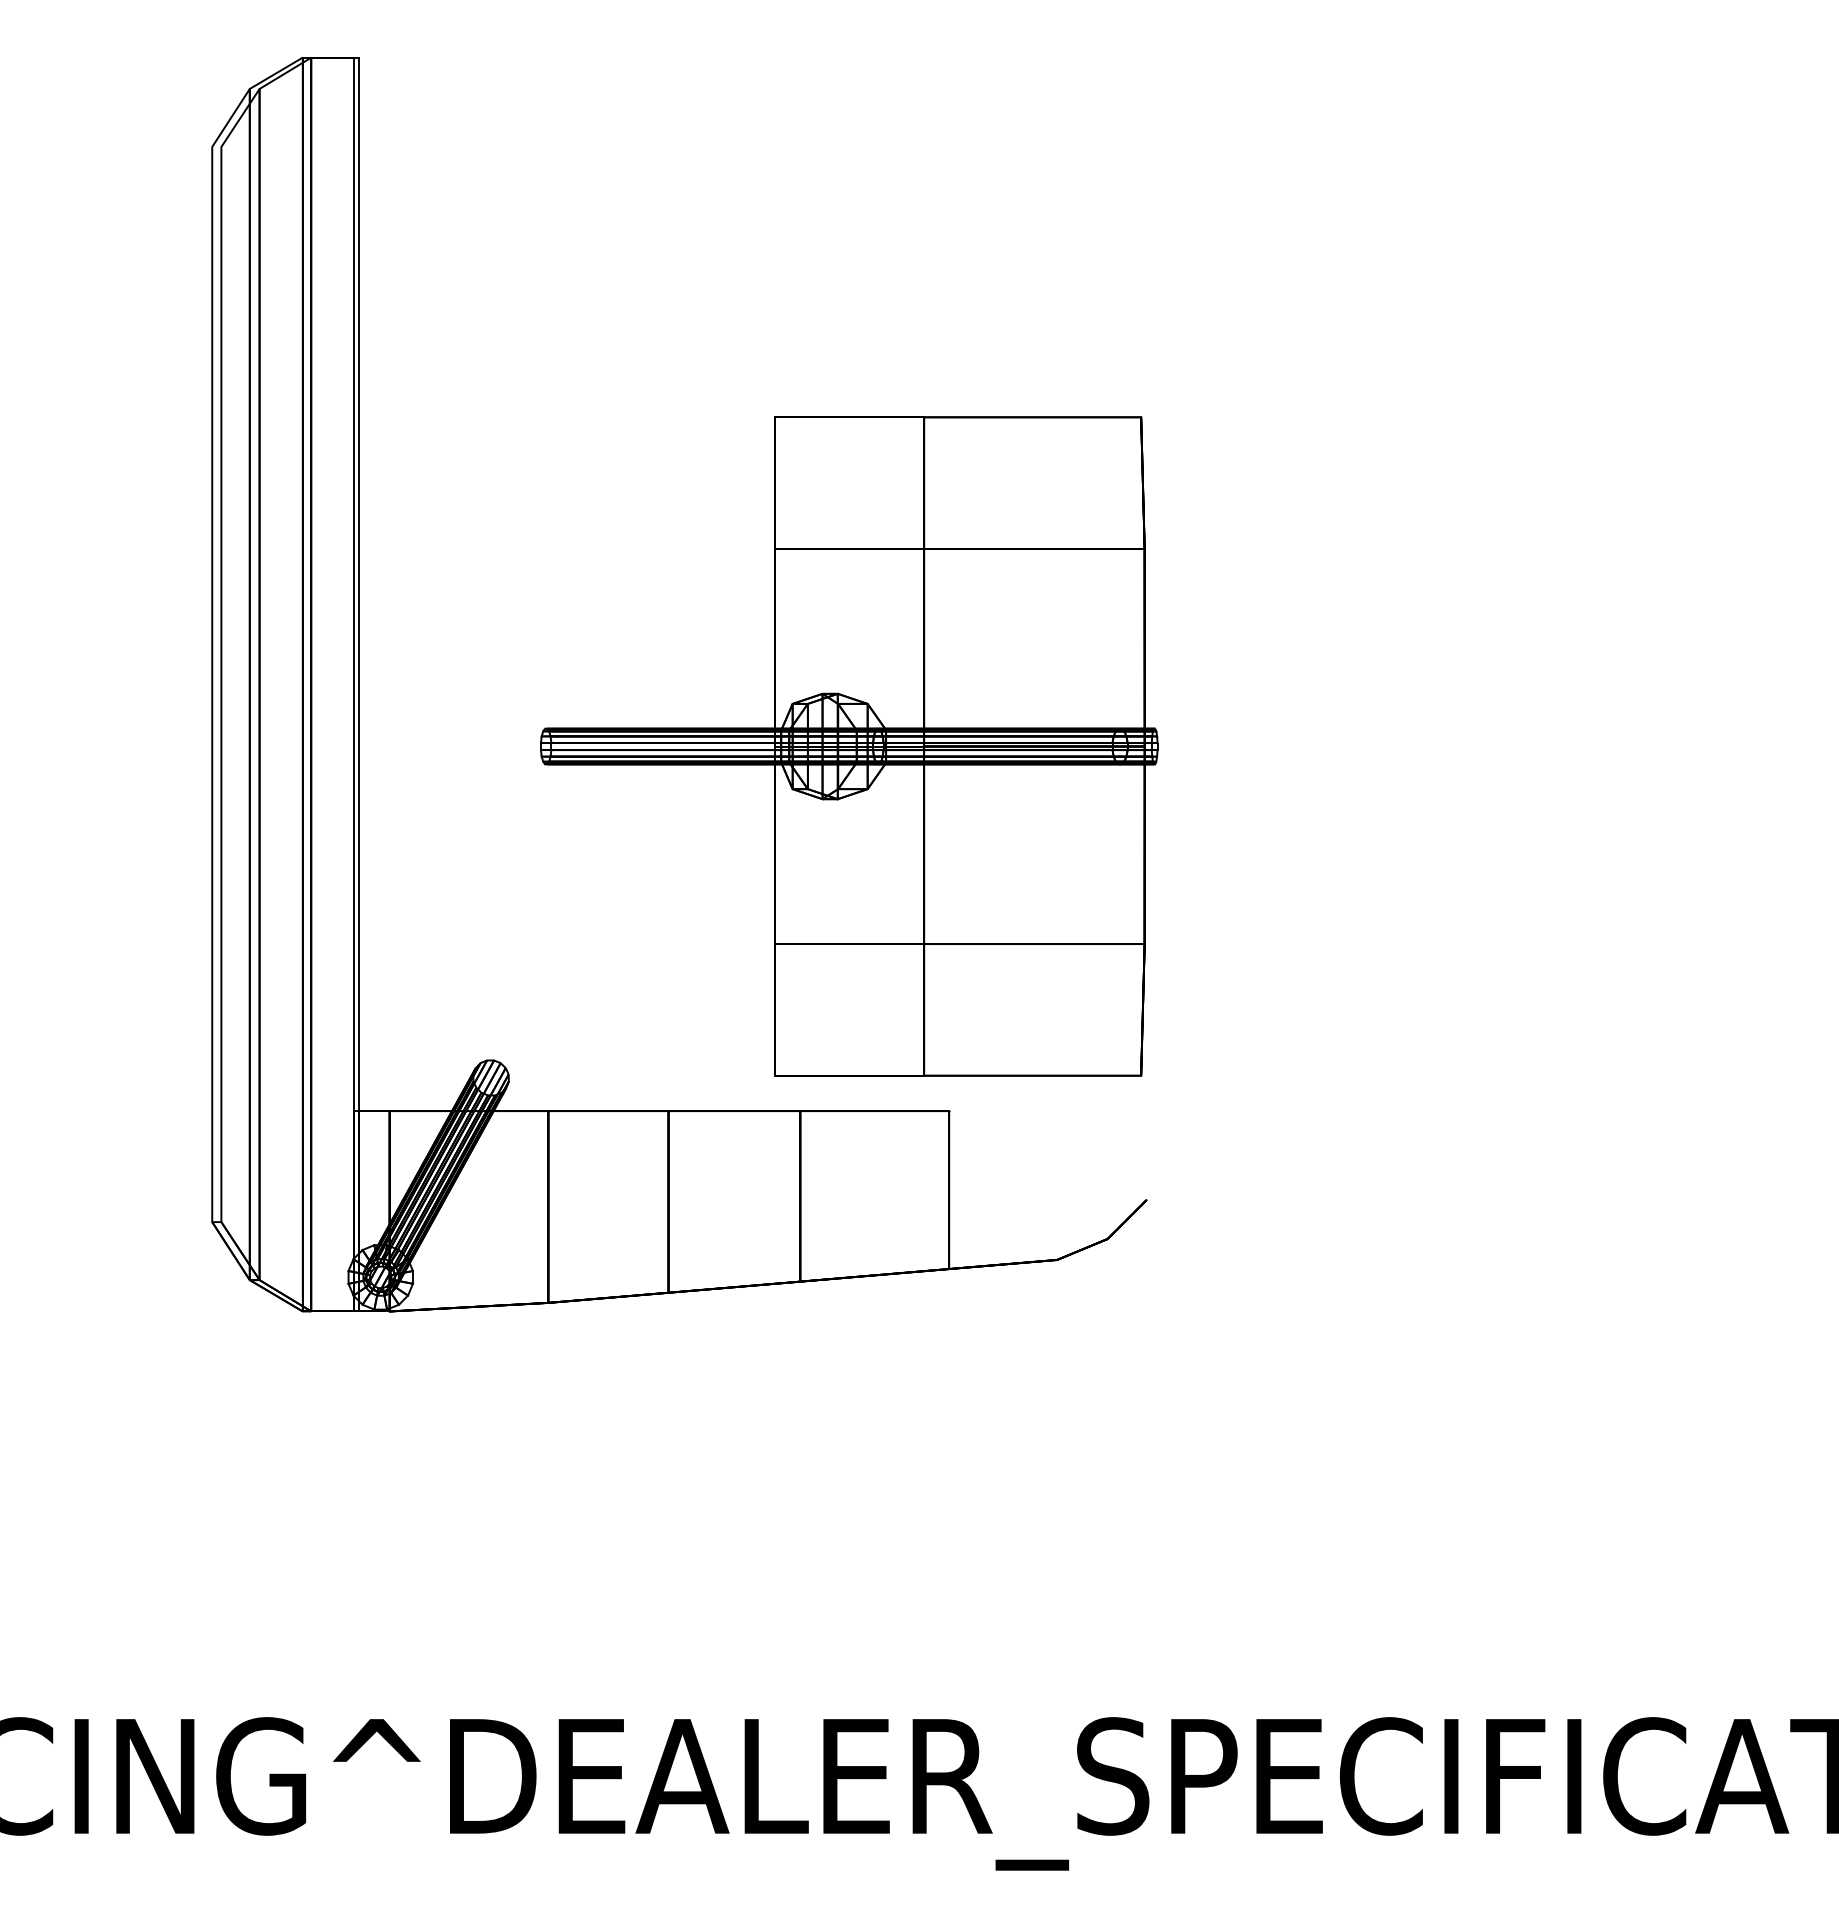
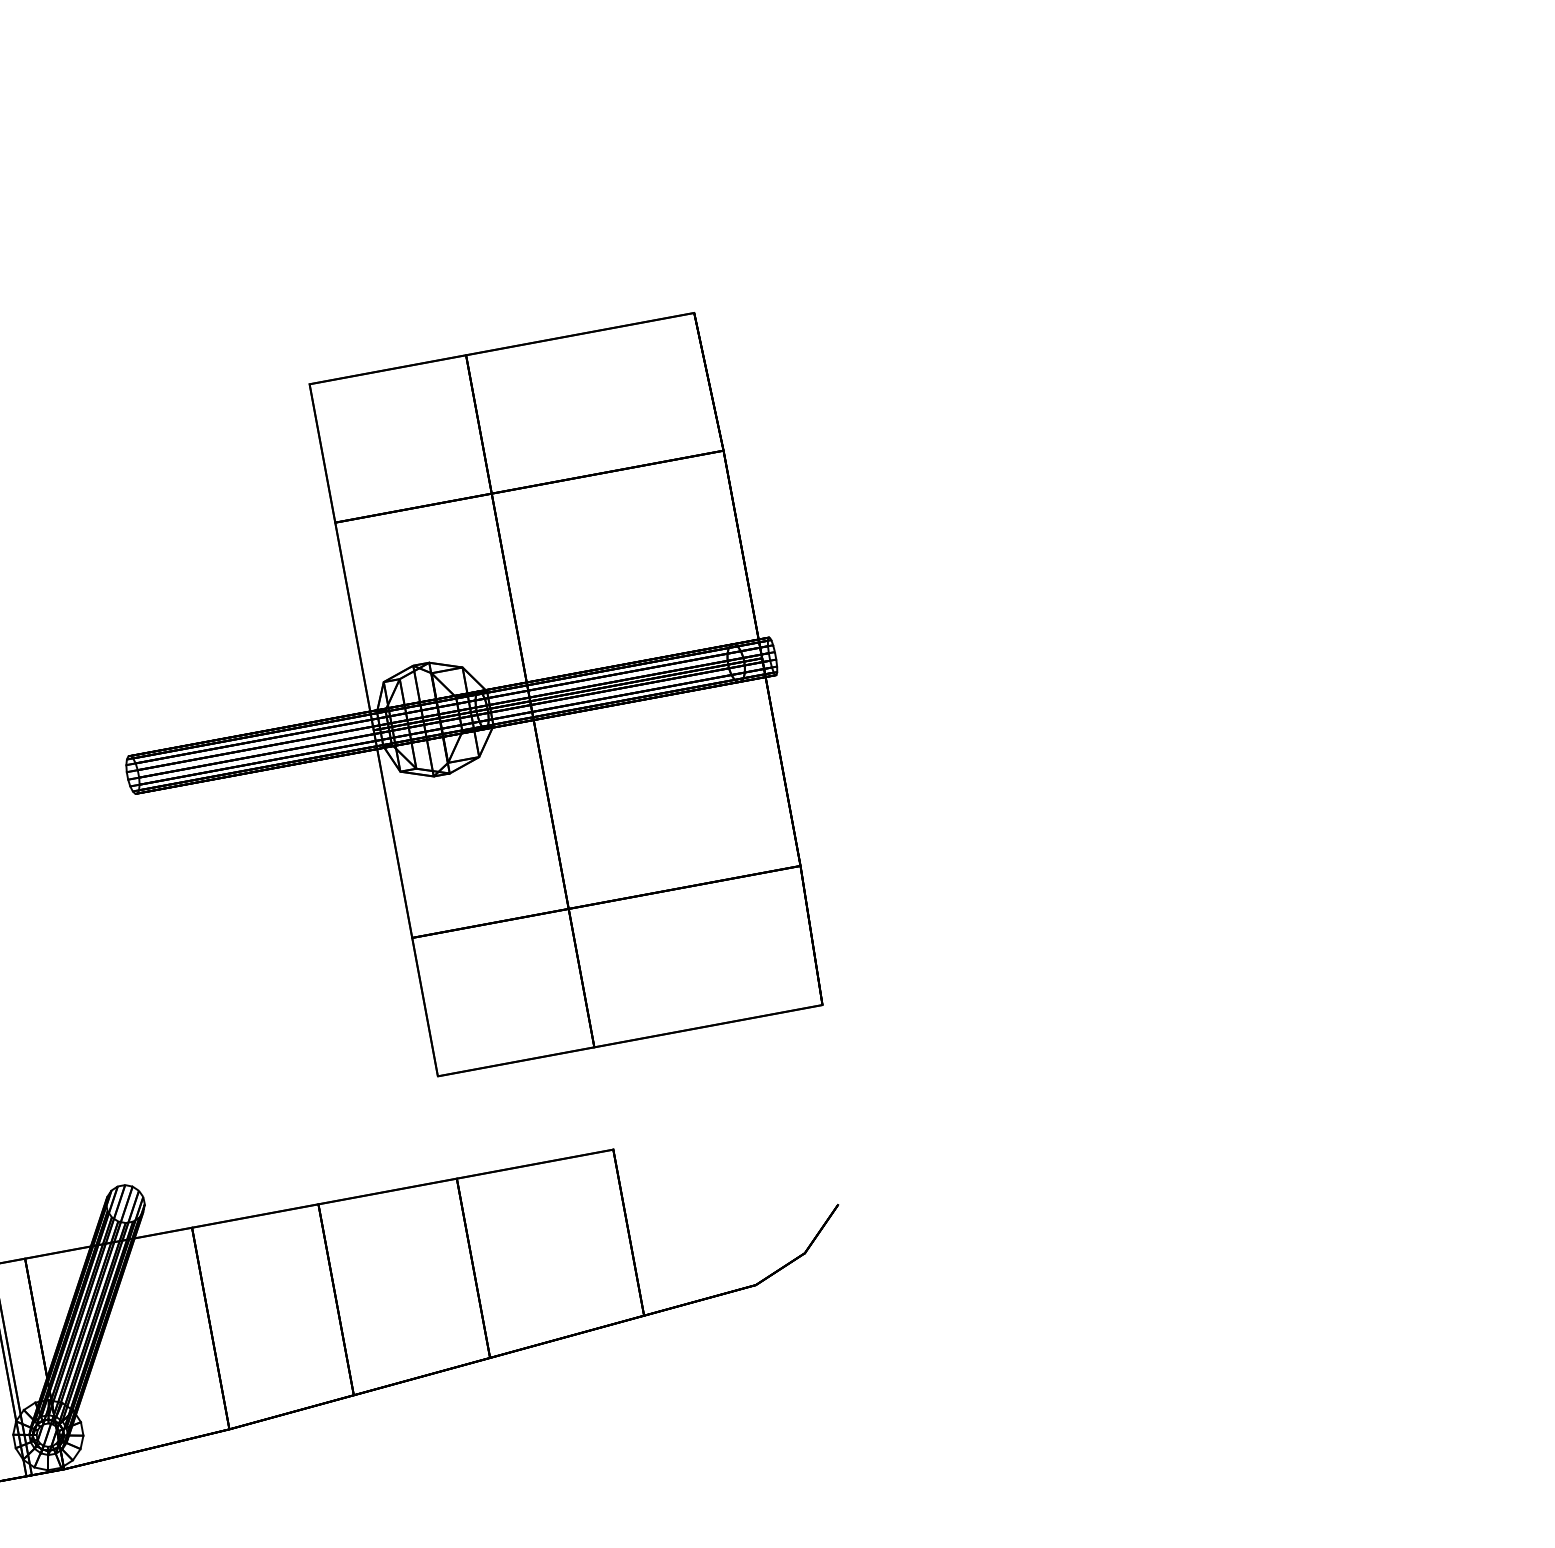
part: (849, 746) -> (451, 715), moved

